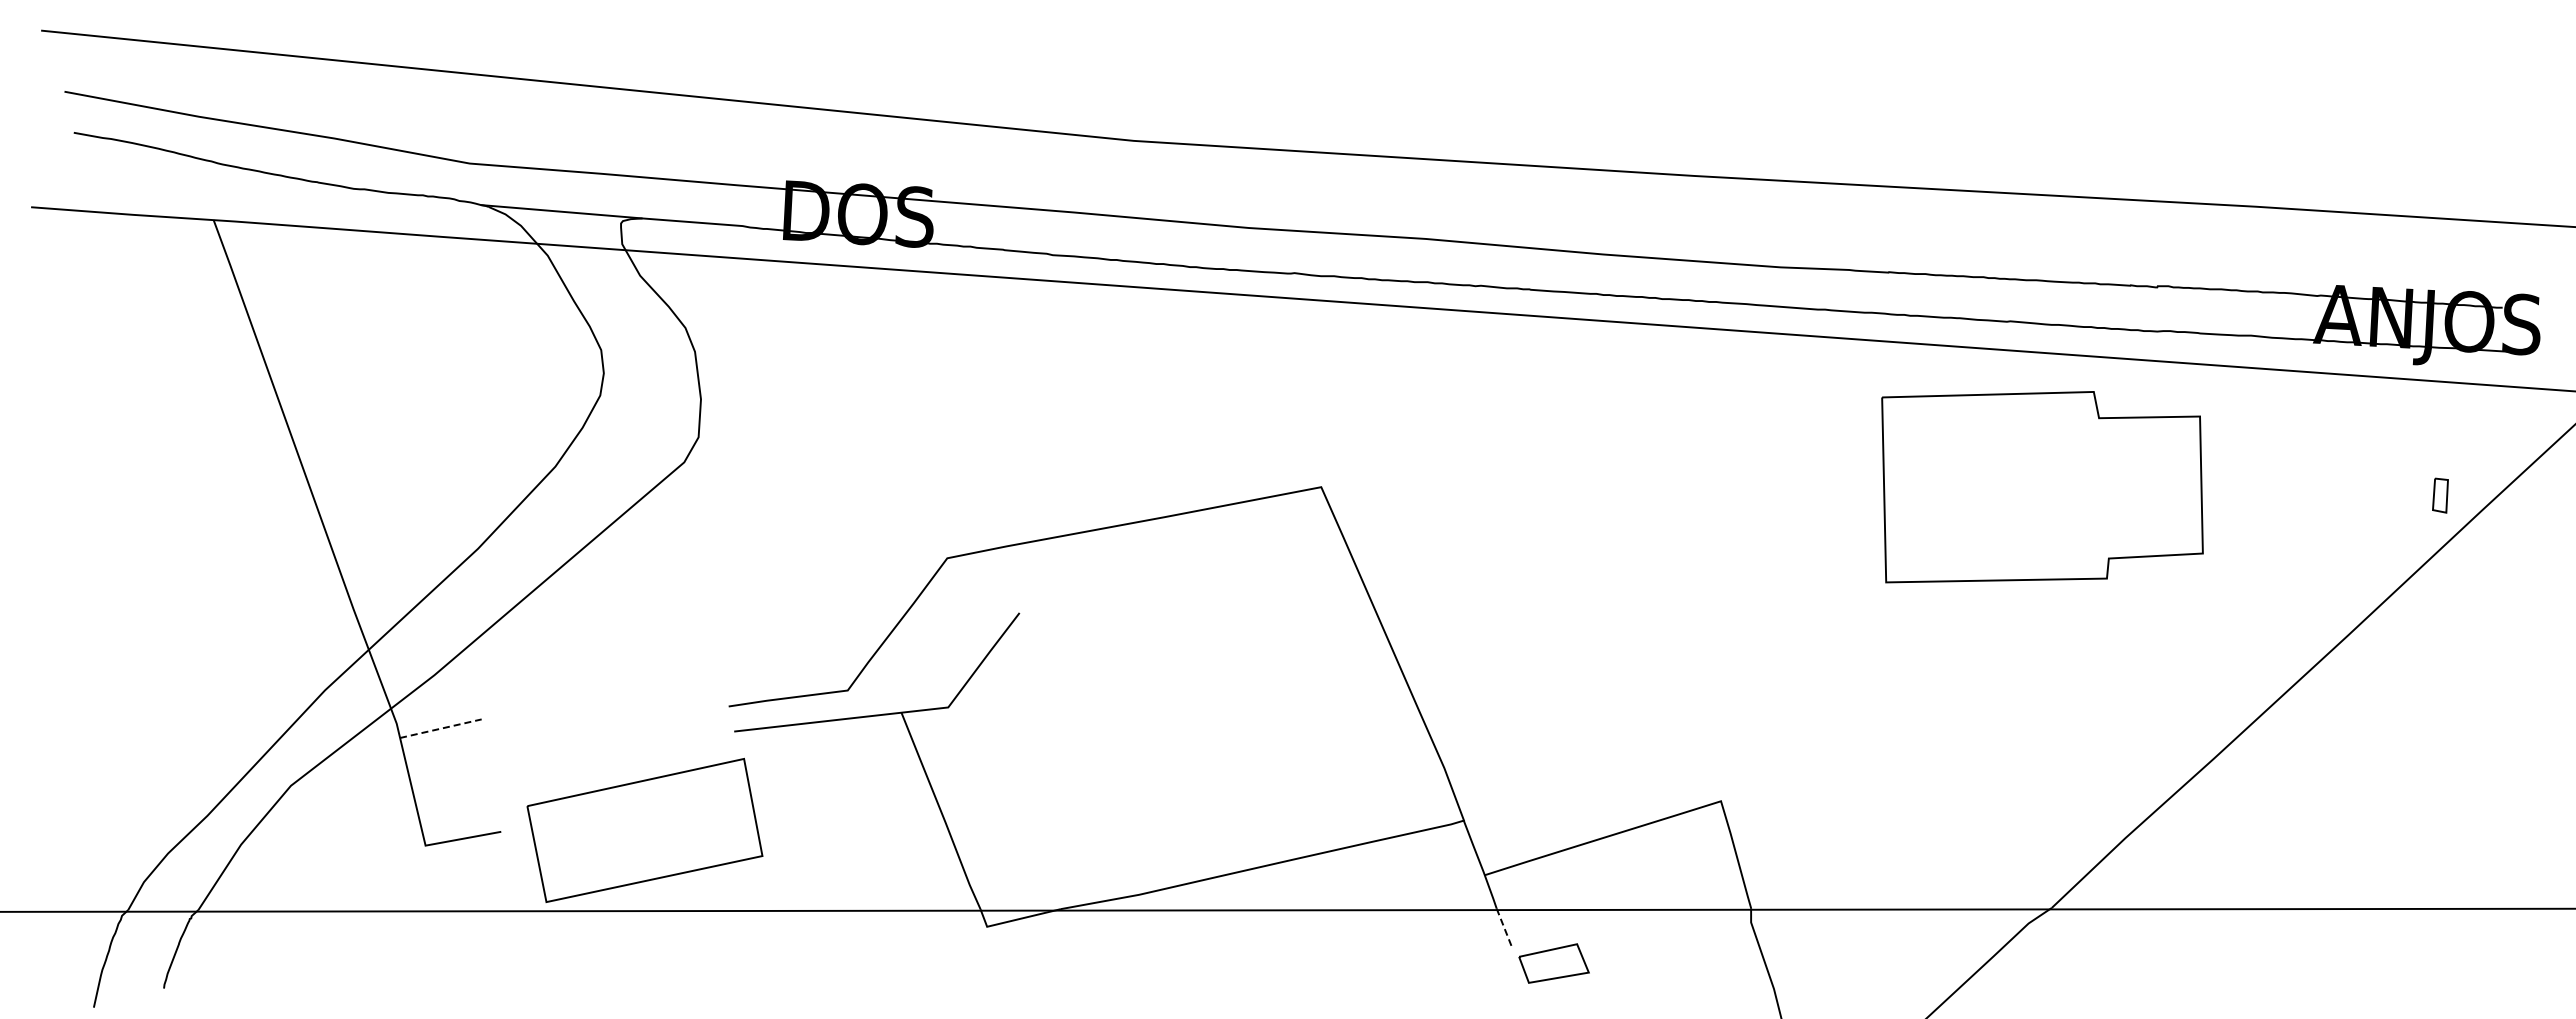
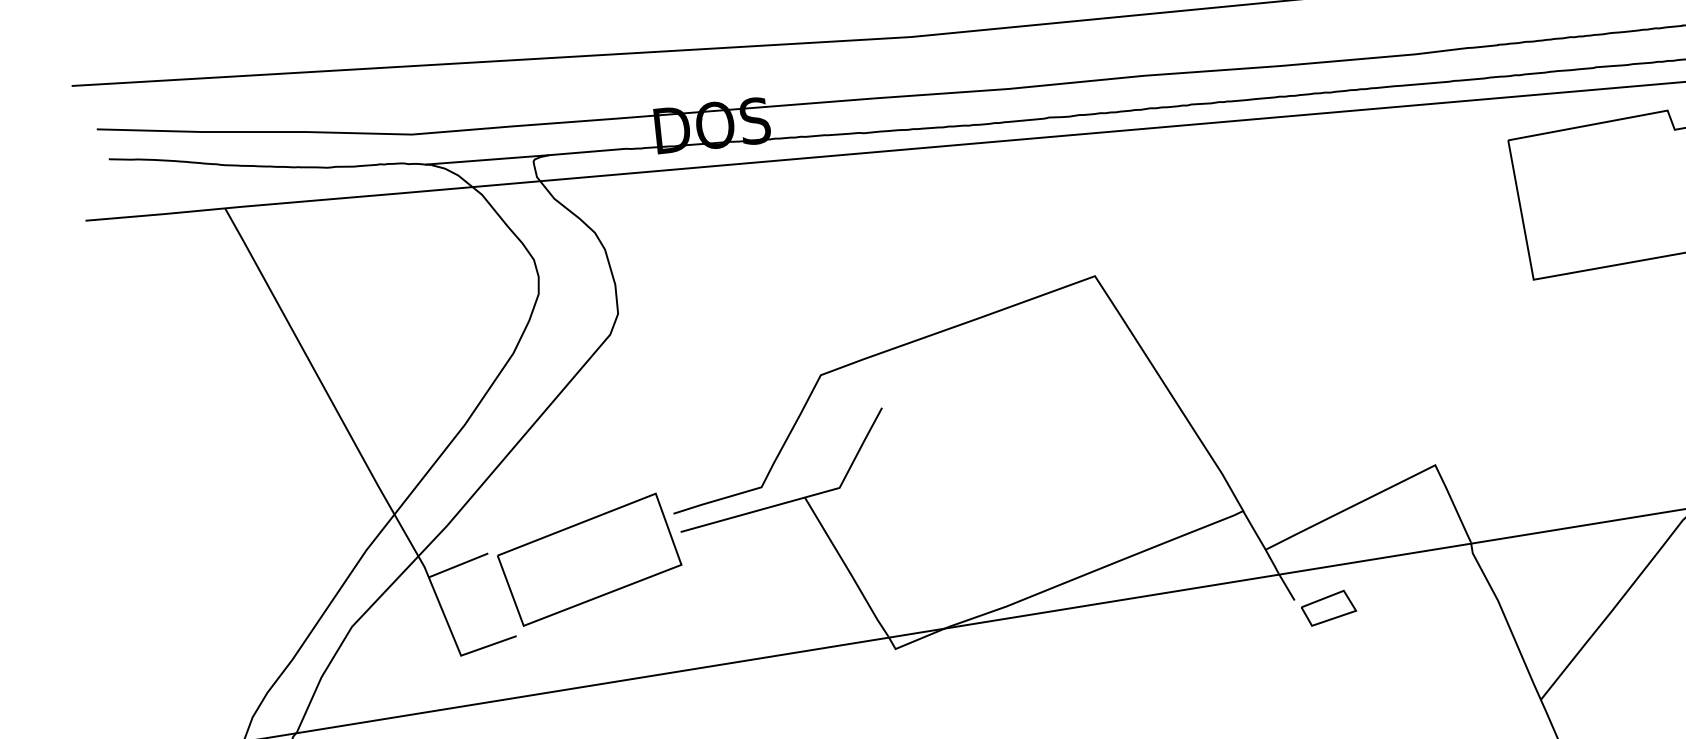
line: (440, 728) -> (458, 565), dashed -> solid
part: (644, 829) -> (589, 559), moved
line: (1504, 928) -> (1287, 587), dashed -> solid

